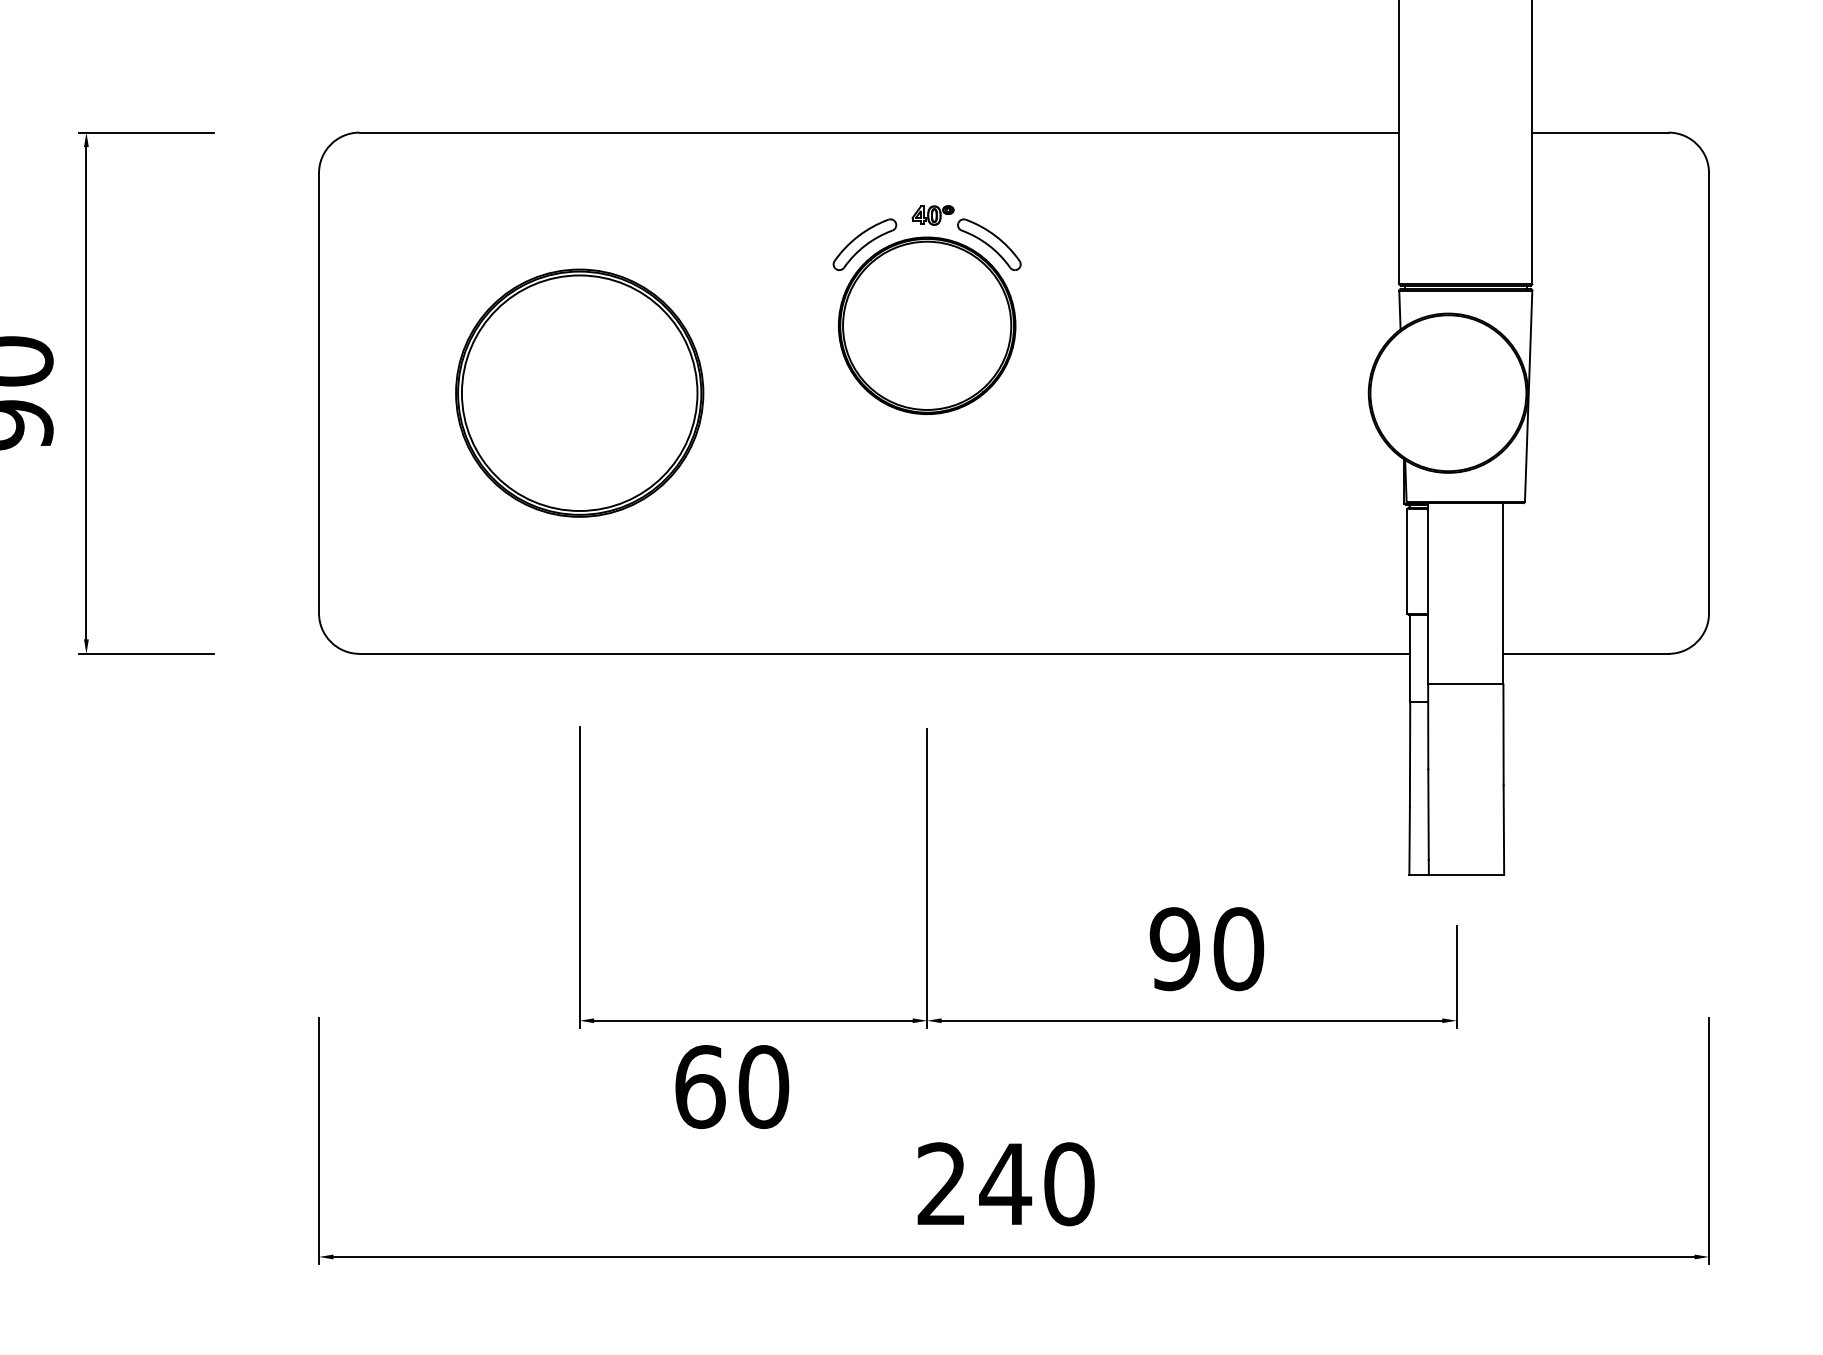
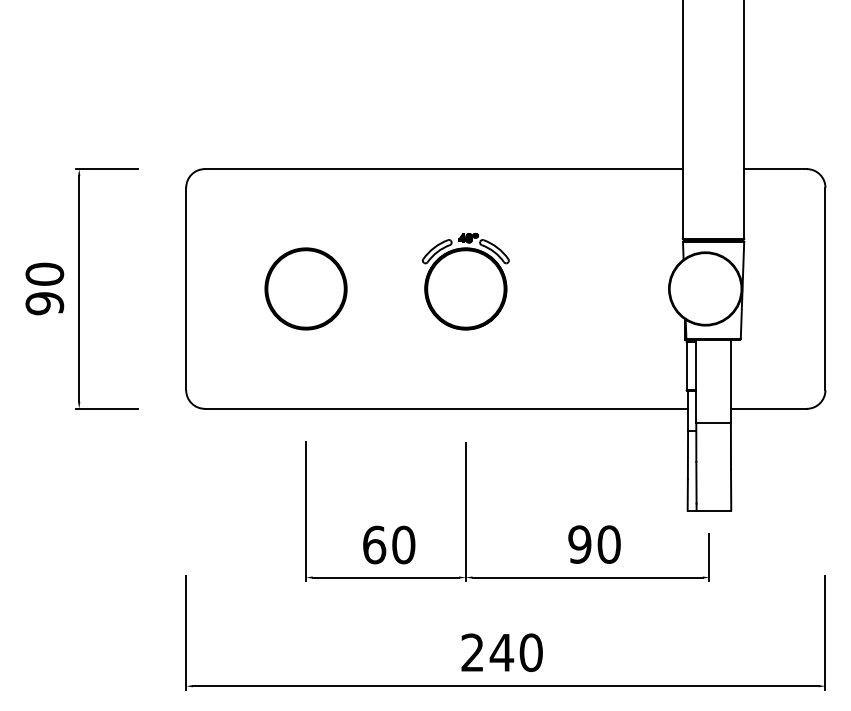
part: (926, 309) -> (465, 281), moved
part: (578, 392) -> (305, 288), size x0.71
text: (732, 1085) -> (389, 544), moved

